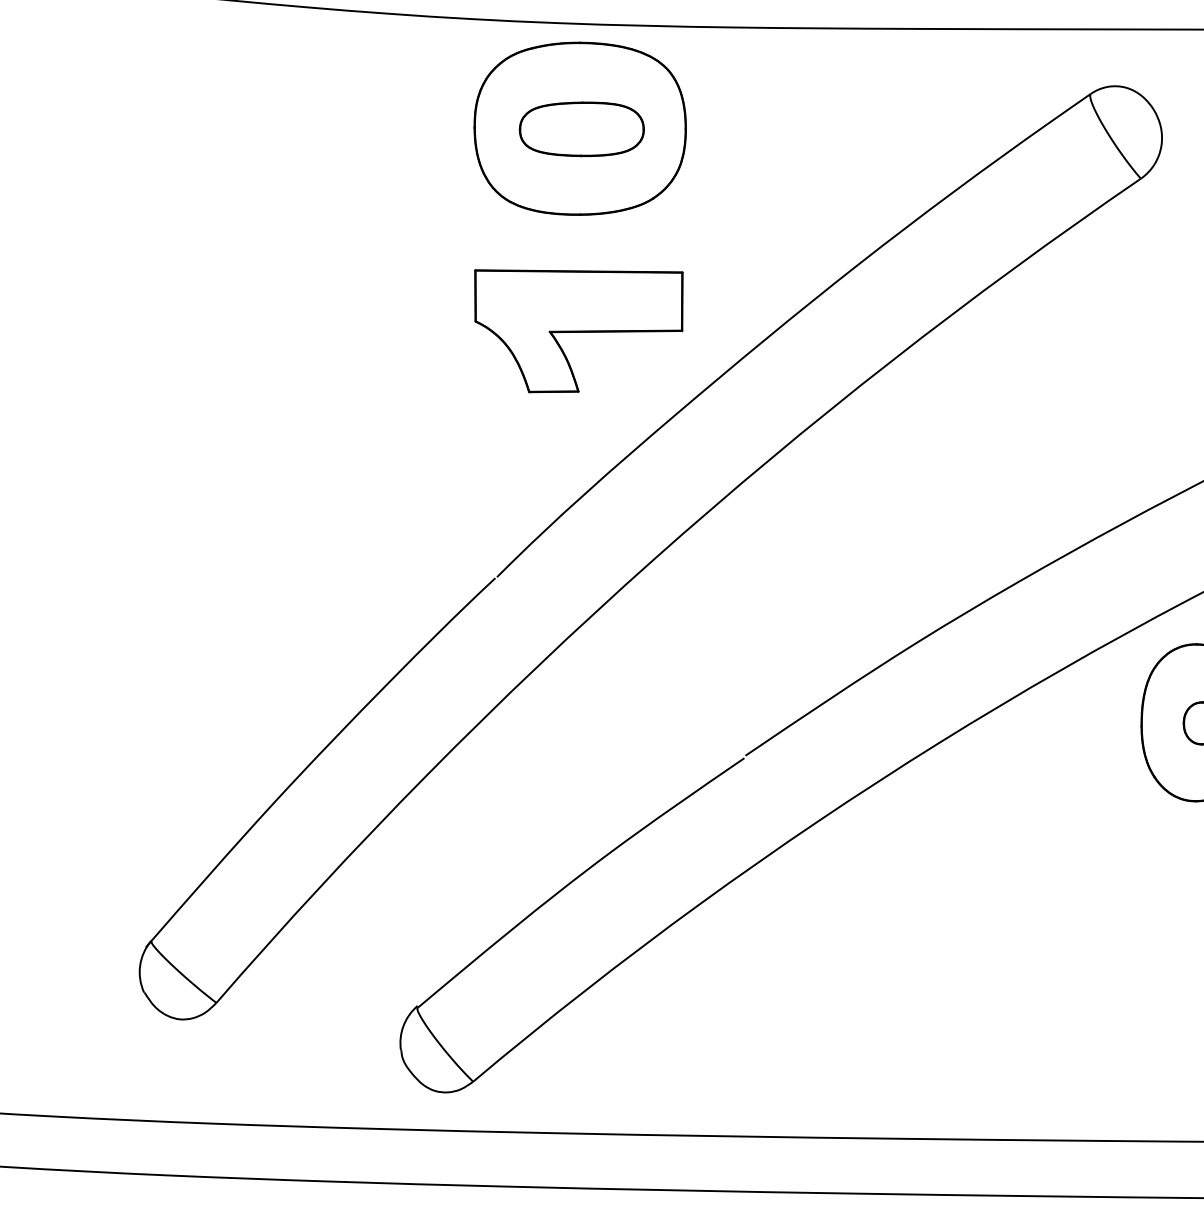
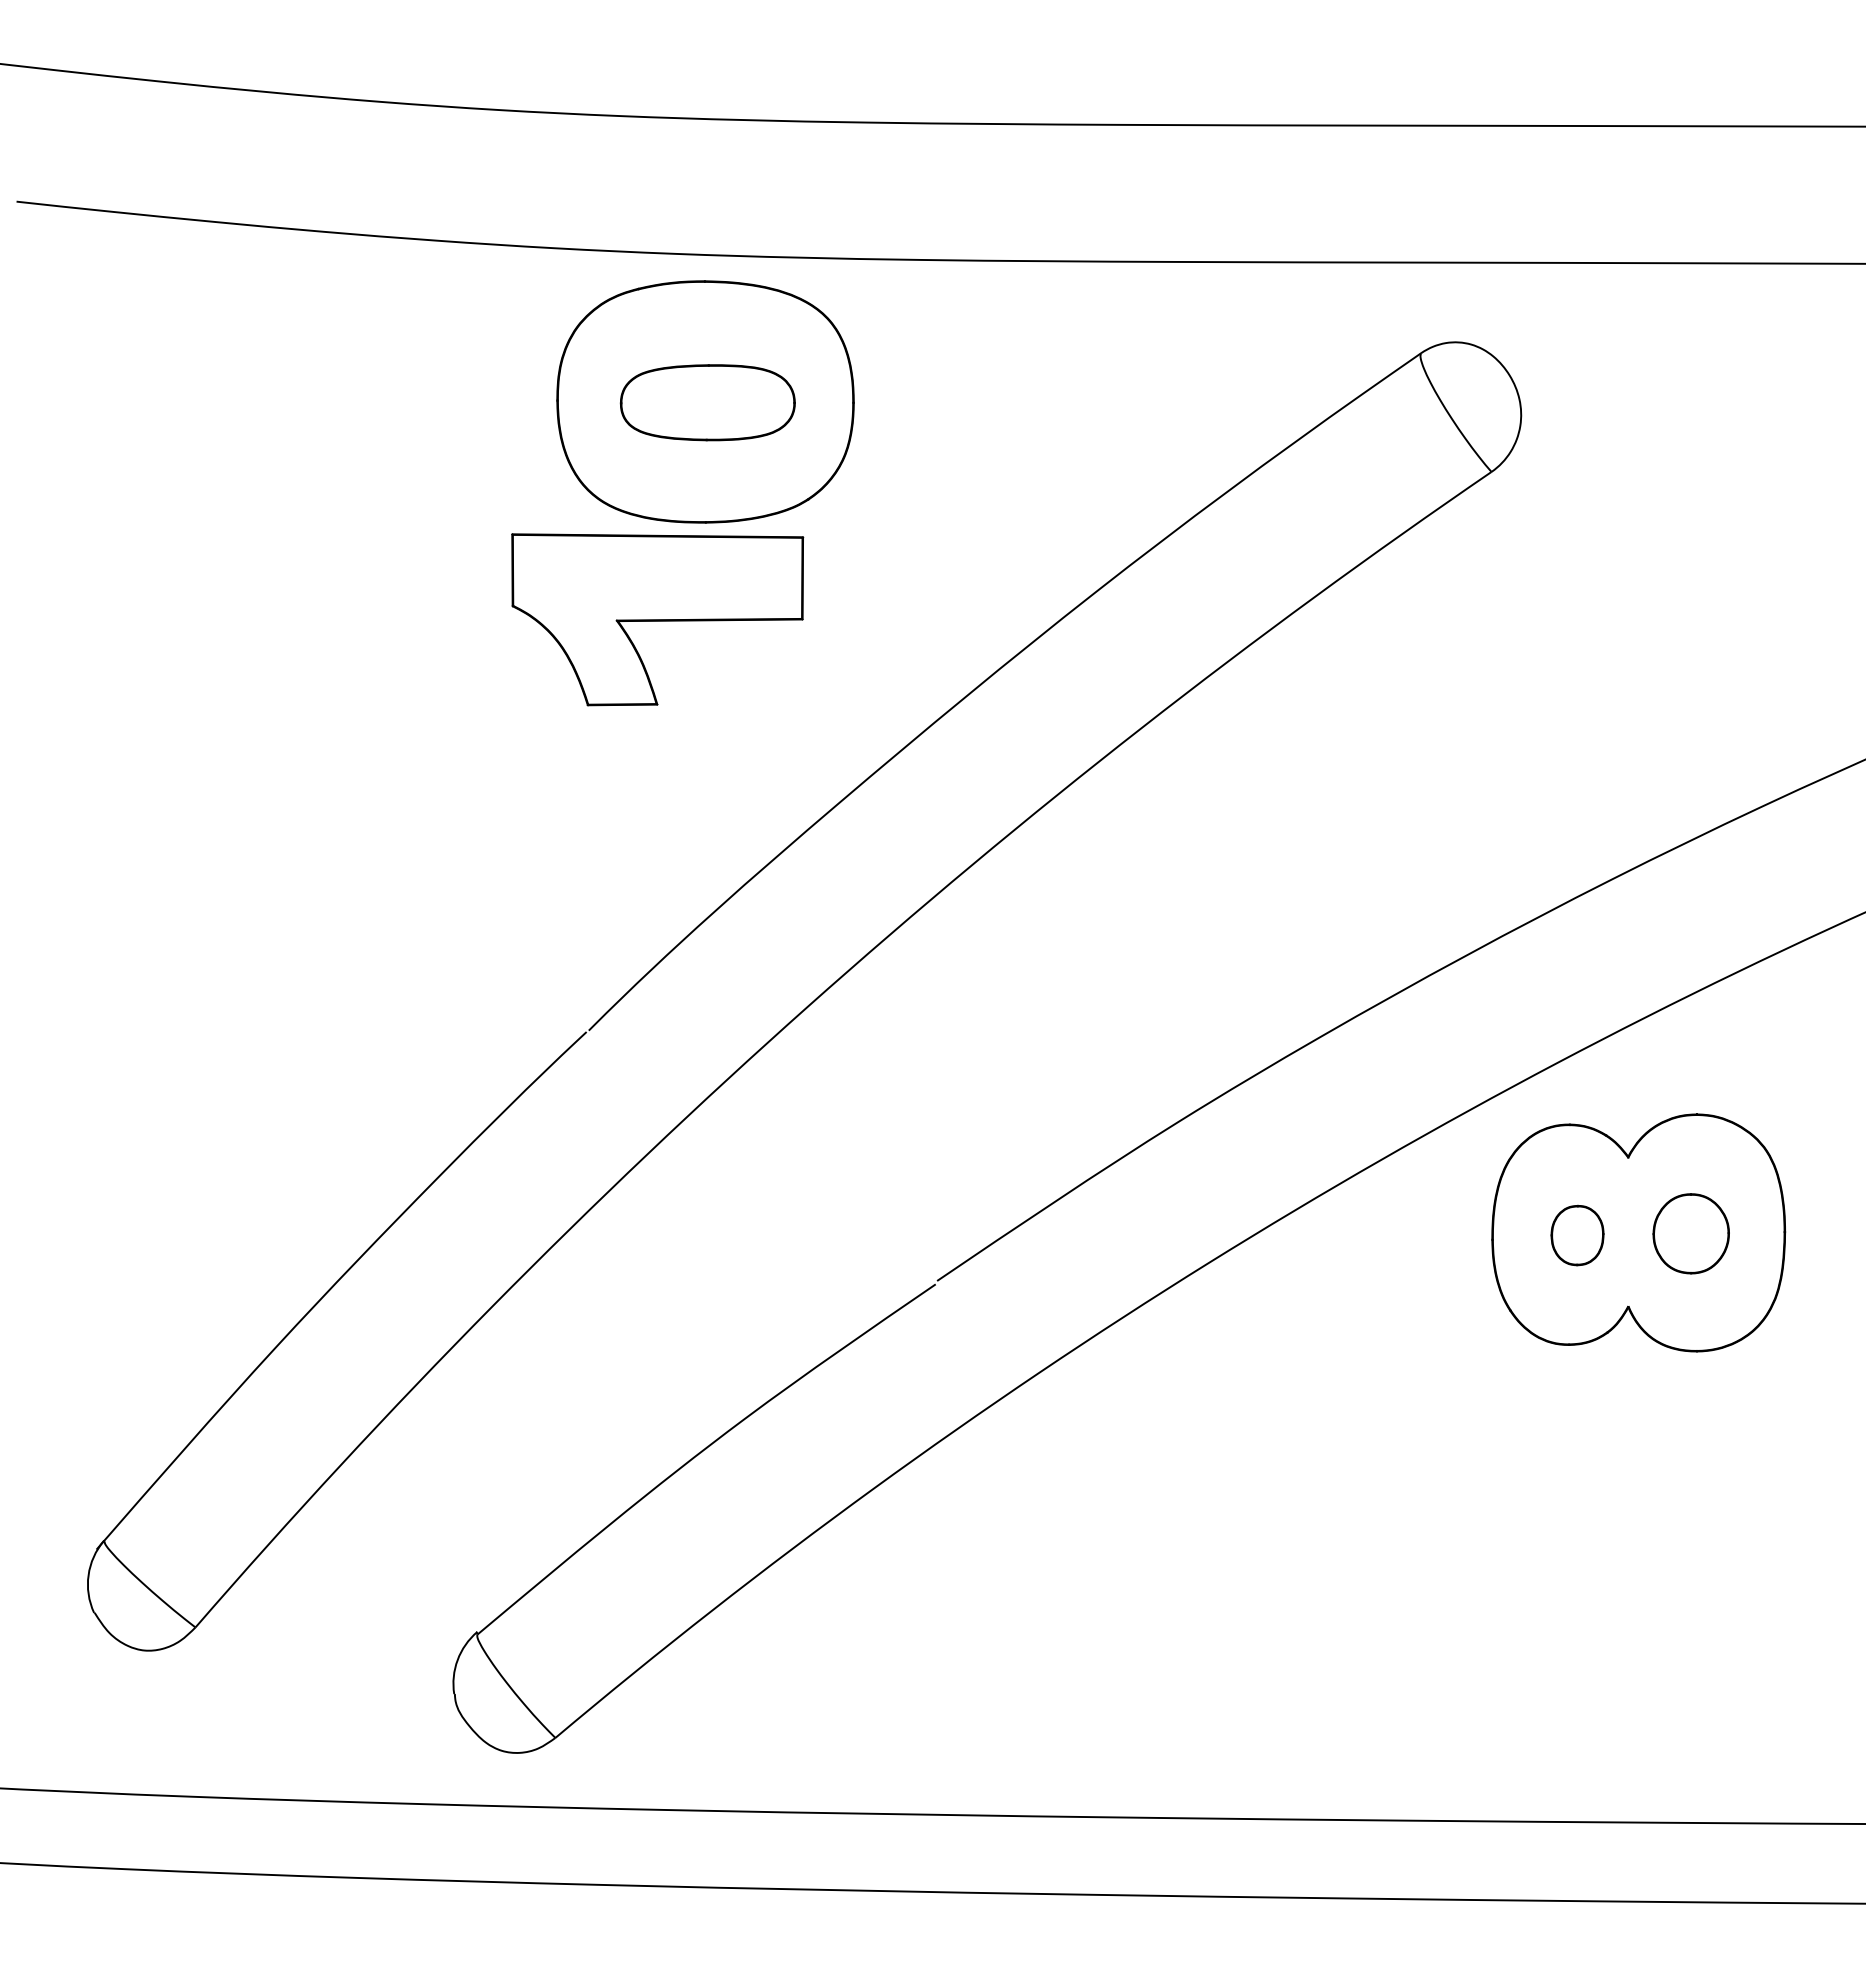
part: (578, 331) -> (657, 619), moved

